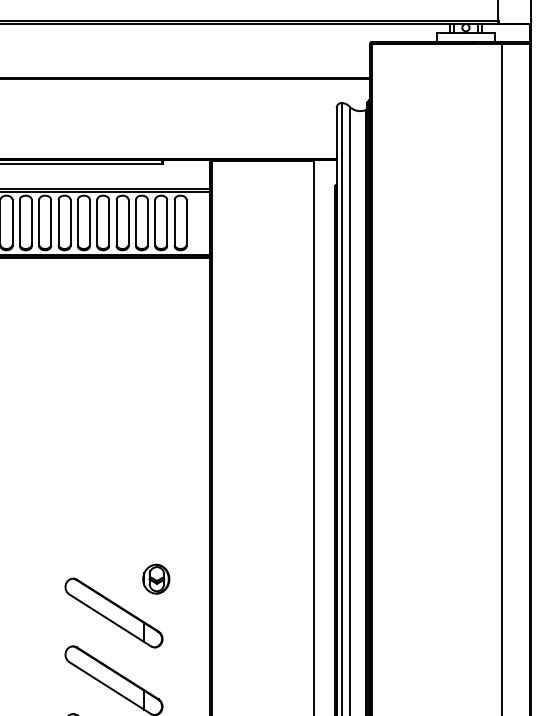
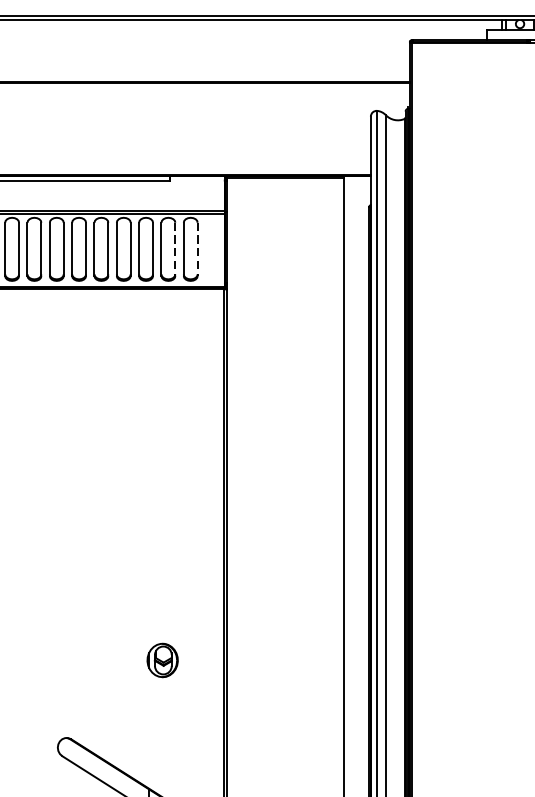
line: (167, 223) -> (175, 249), solid -> dashed
line: (186, 223) -> (197, 249), solid -> dashed
part: (113, 612) -> (113, 698), removed

